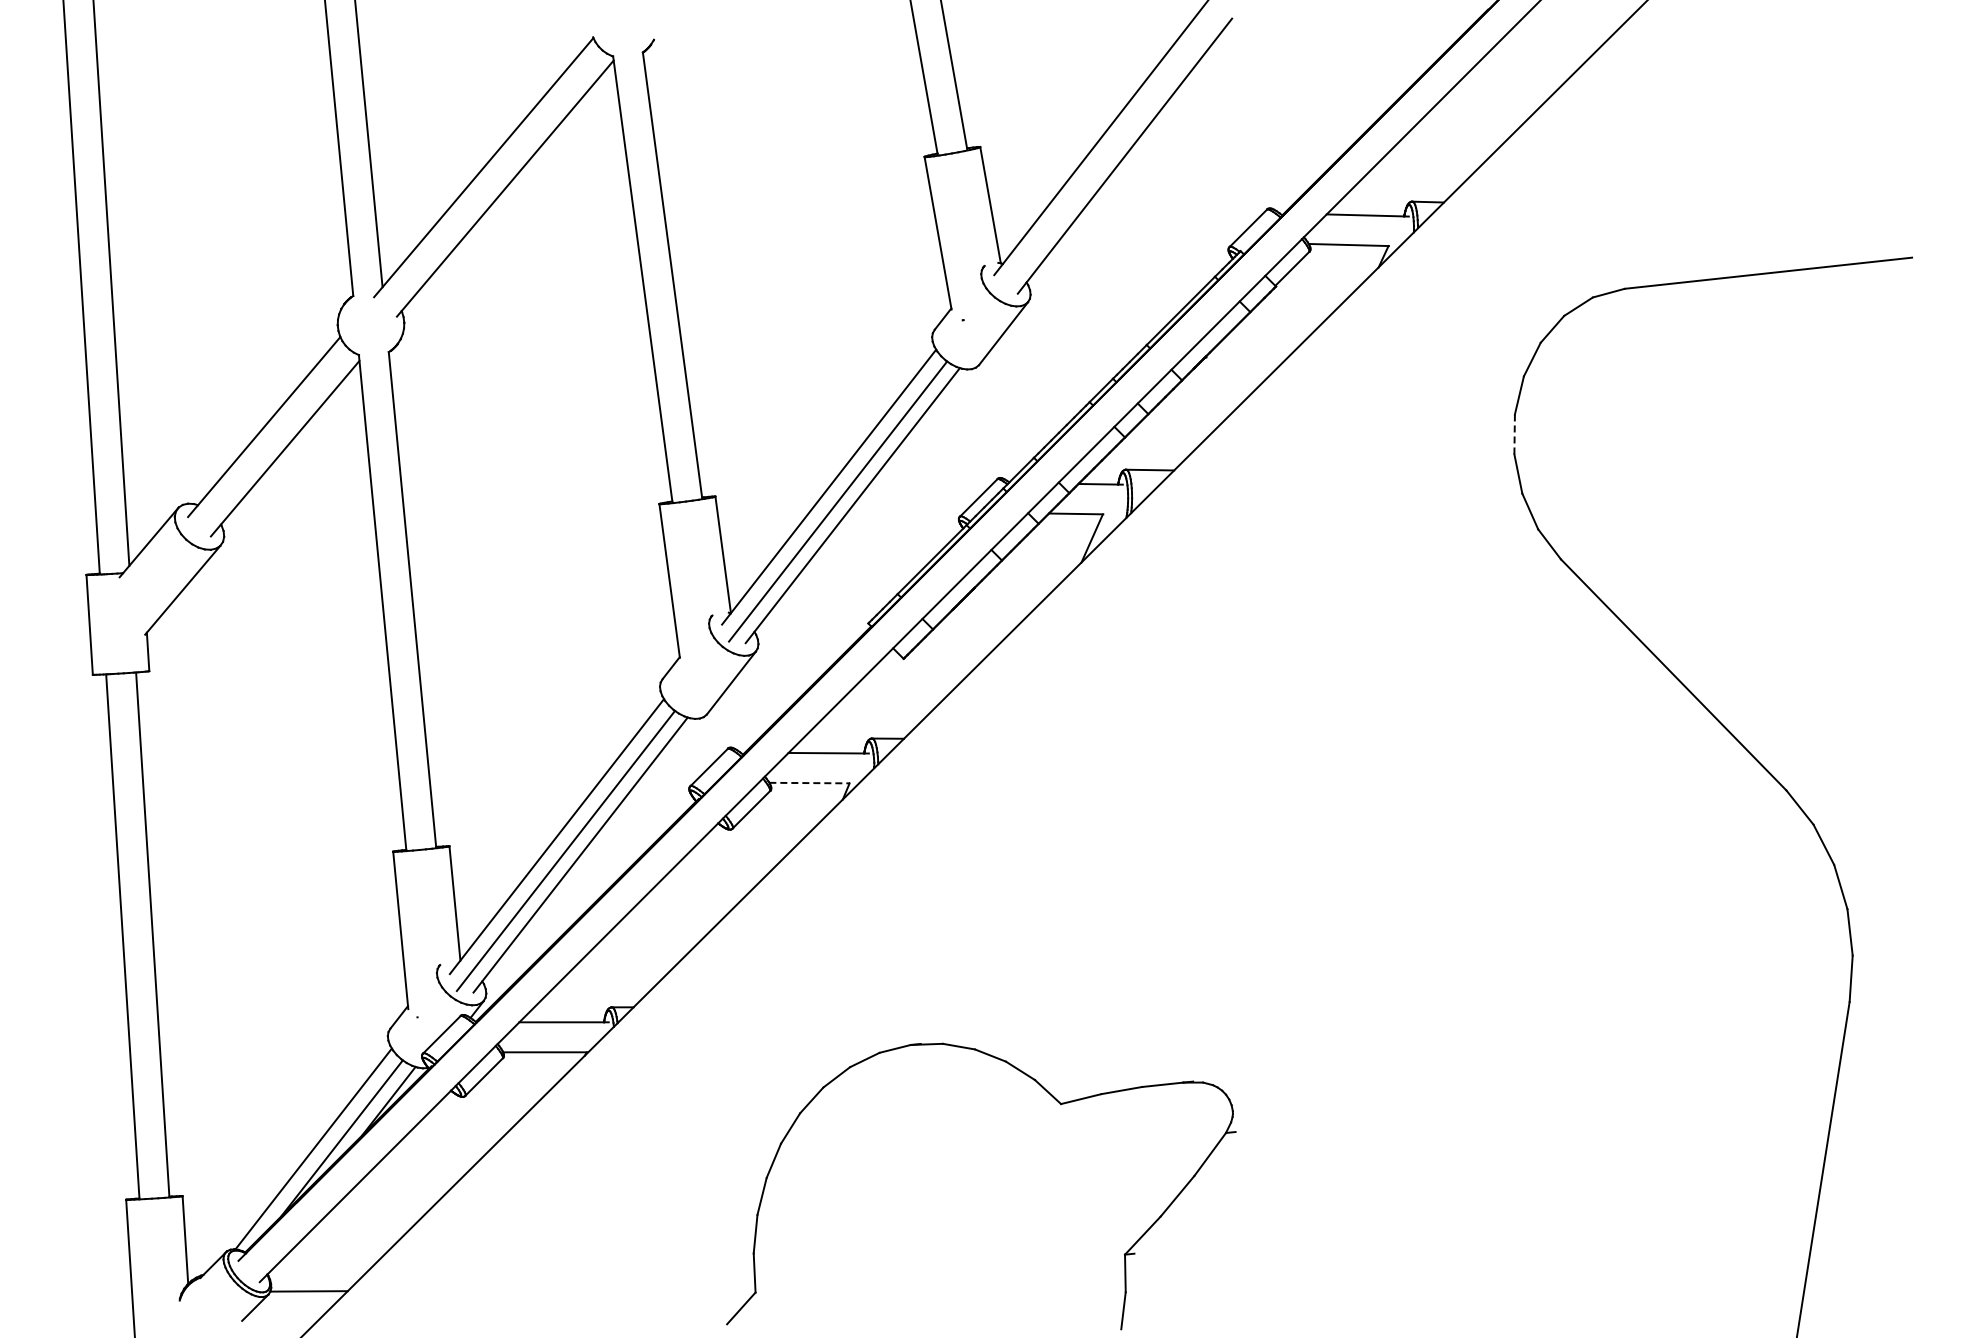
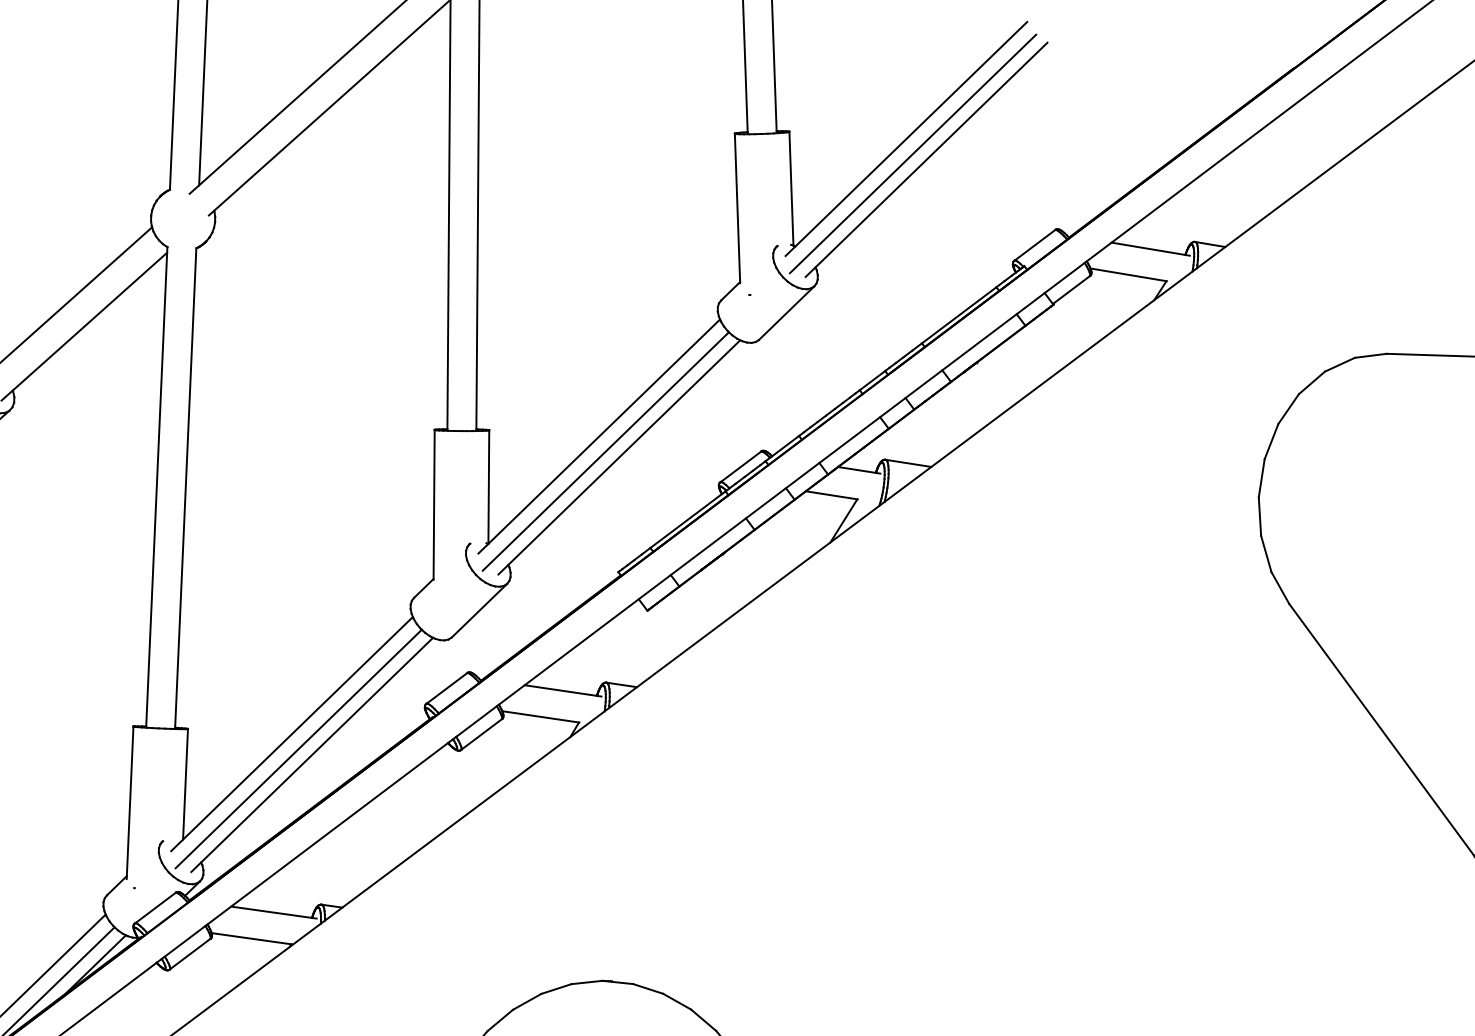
line: (1110, 152) -> (913, 154), added
line: (1514, 434) -> (1261, 478), dashed -> solid
line: (810, 783) -> (541, 717), dashed -> solid

